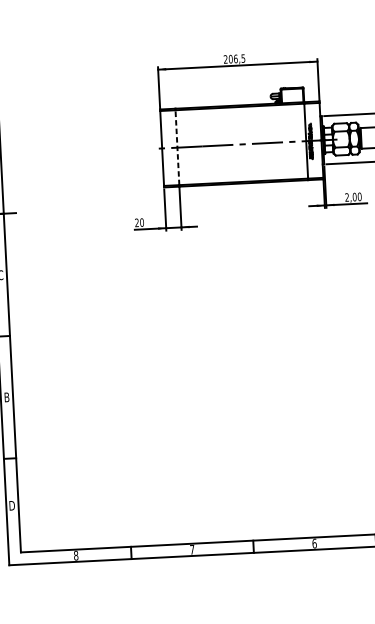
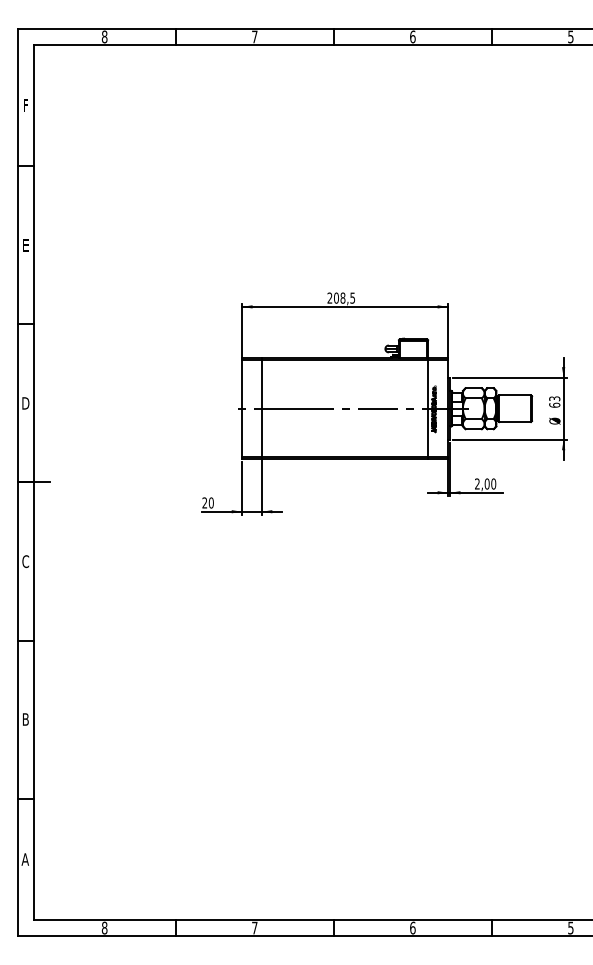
text: (235, 58) -> (342, 297), 206,5 -> 208,5
line: (177, 147) -> (261, 408), dashed -> solid
text: (12, 505) -> (25, 859), D -> A

